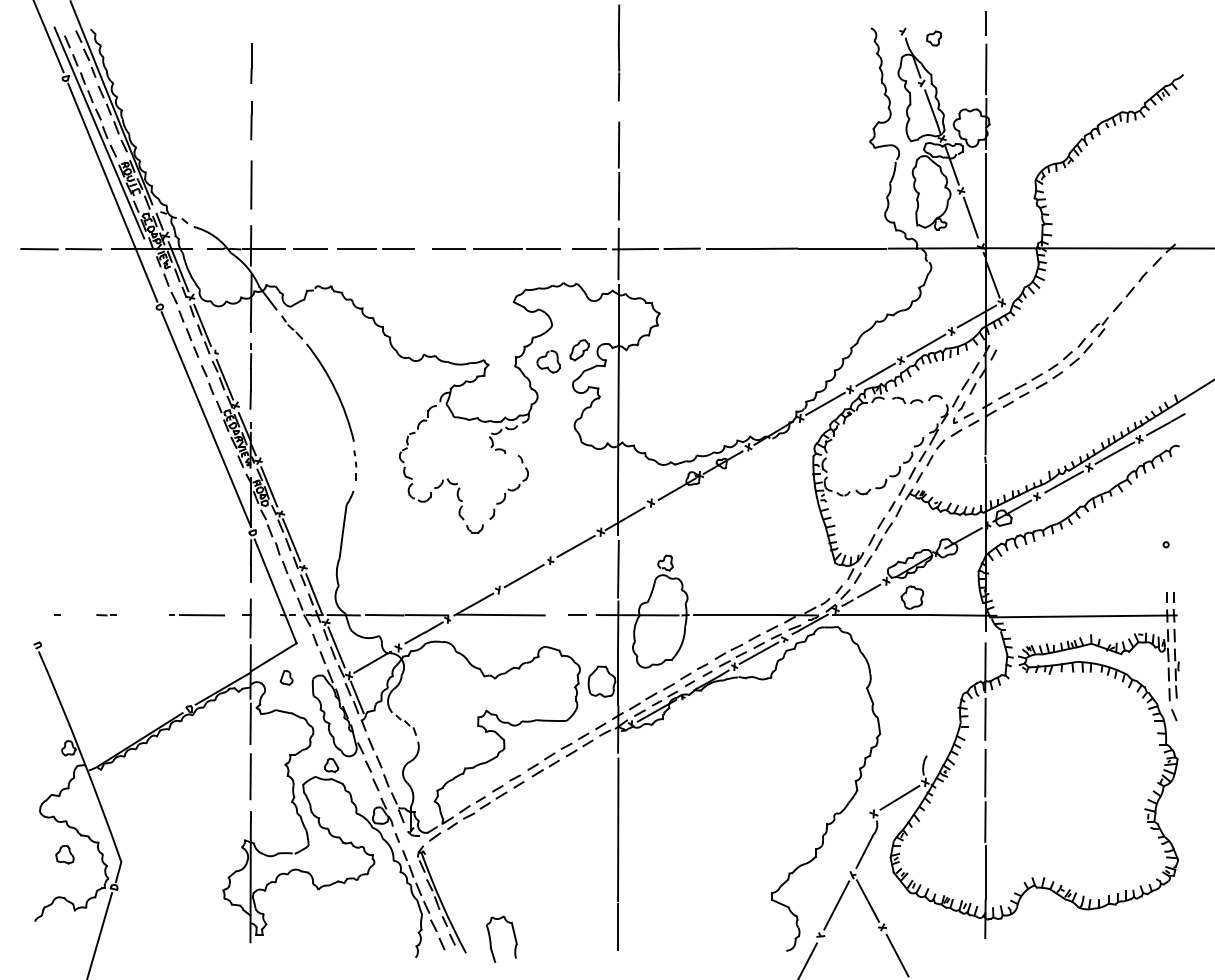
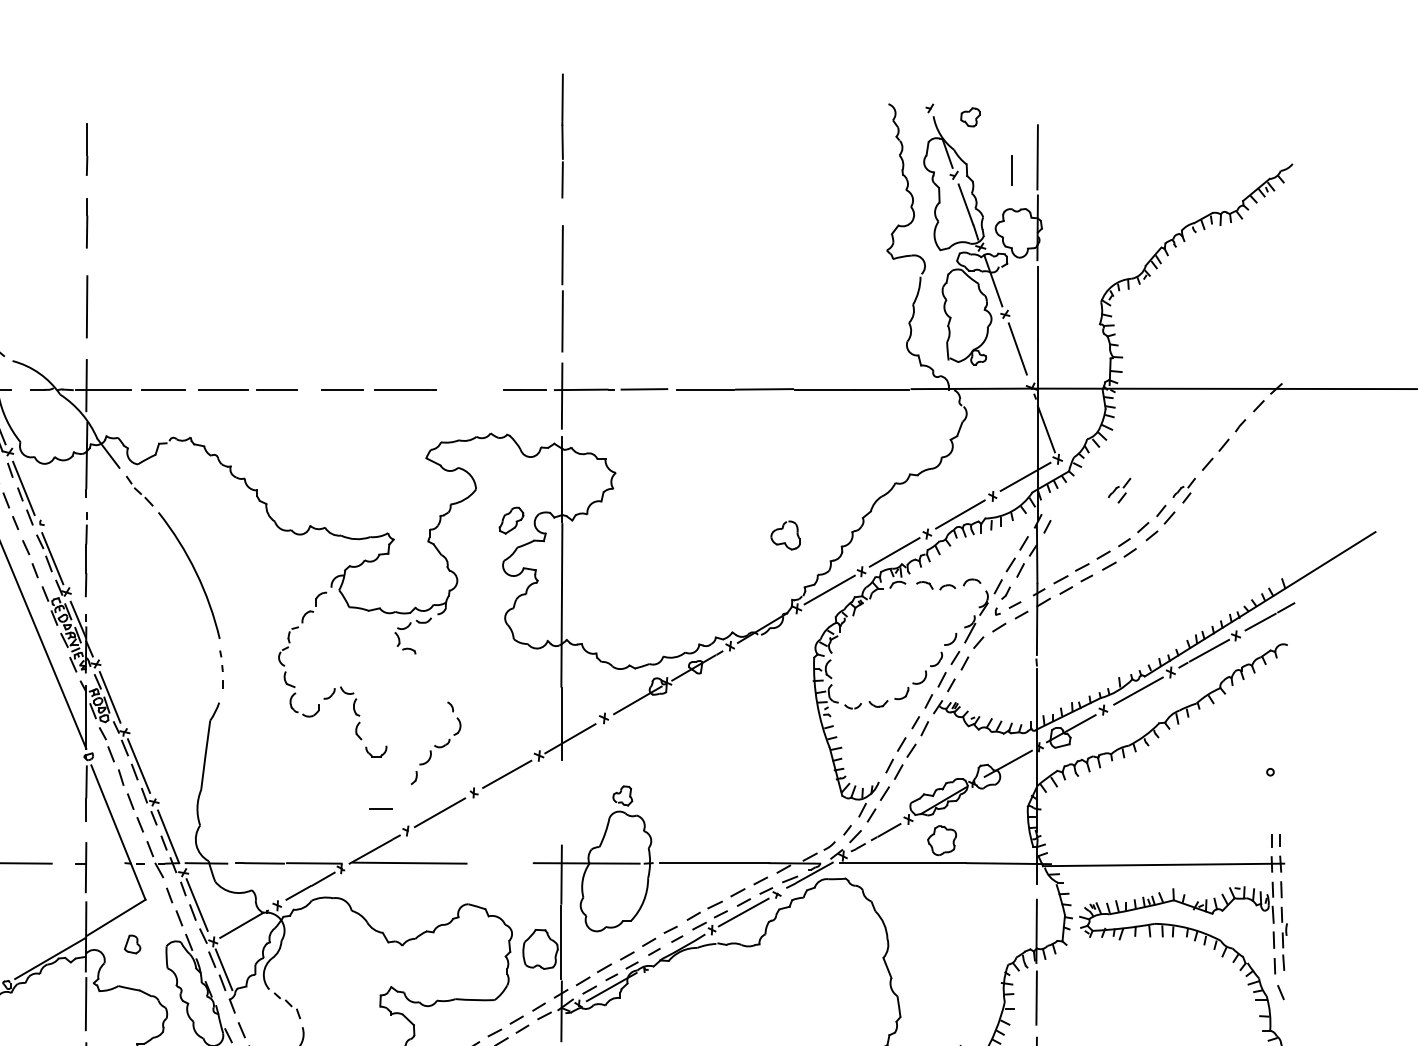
line: (985, 23) -> (1010, 170), moved
line: (542, 249) -> (463, 390), removed
part: (1049, 327) -> (1119, 491), added
part: (548, 361) -> (785, 535), moved
part: (508, 487) -> (435, 743), moved
line: (618, 568) -> (561, 802), removed
line: (577, 614) -> (380, 808), moved

